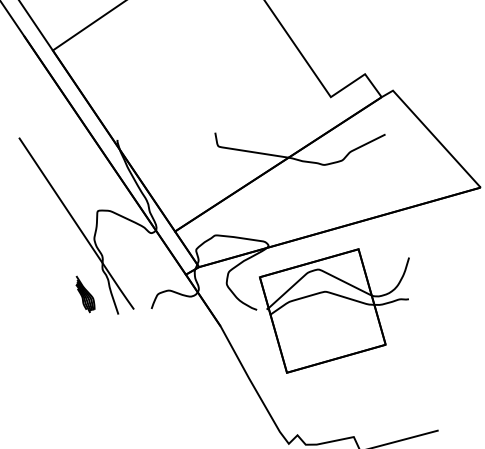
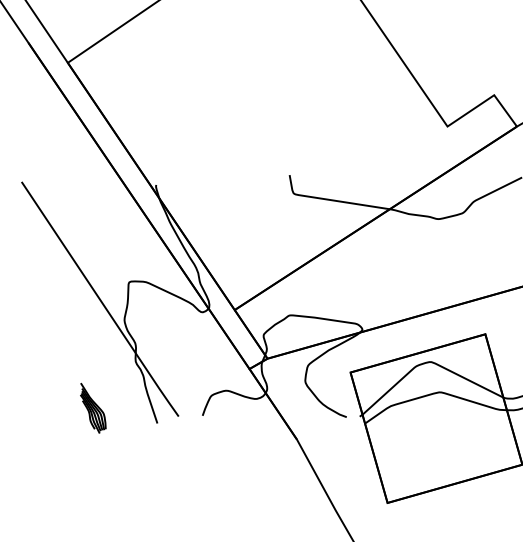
part: (85, 294) -> (93, 408), moved

